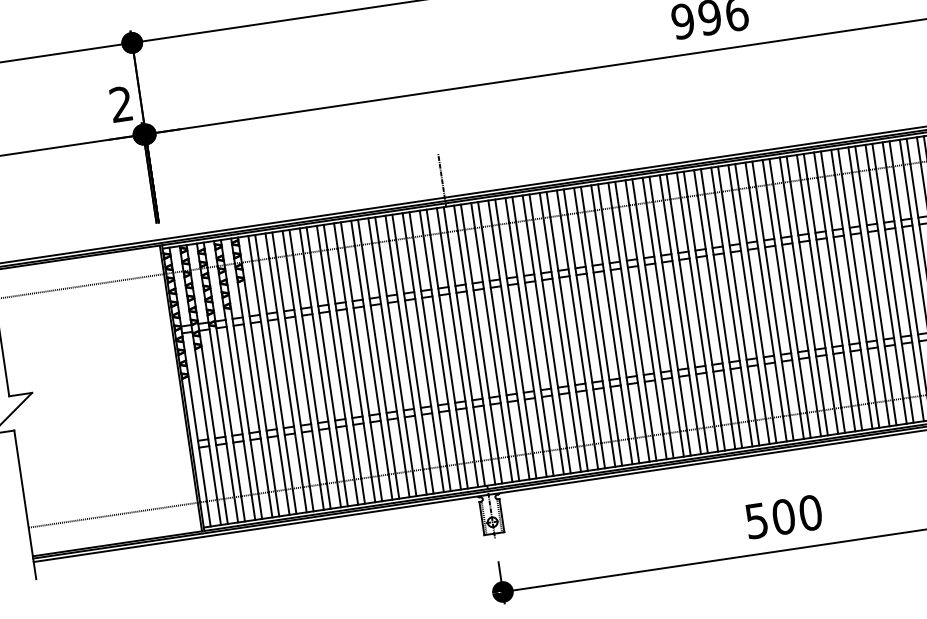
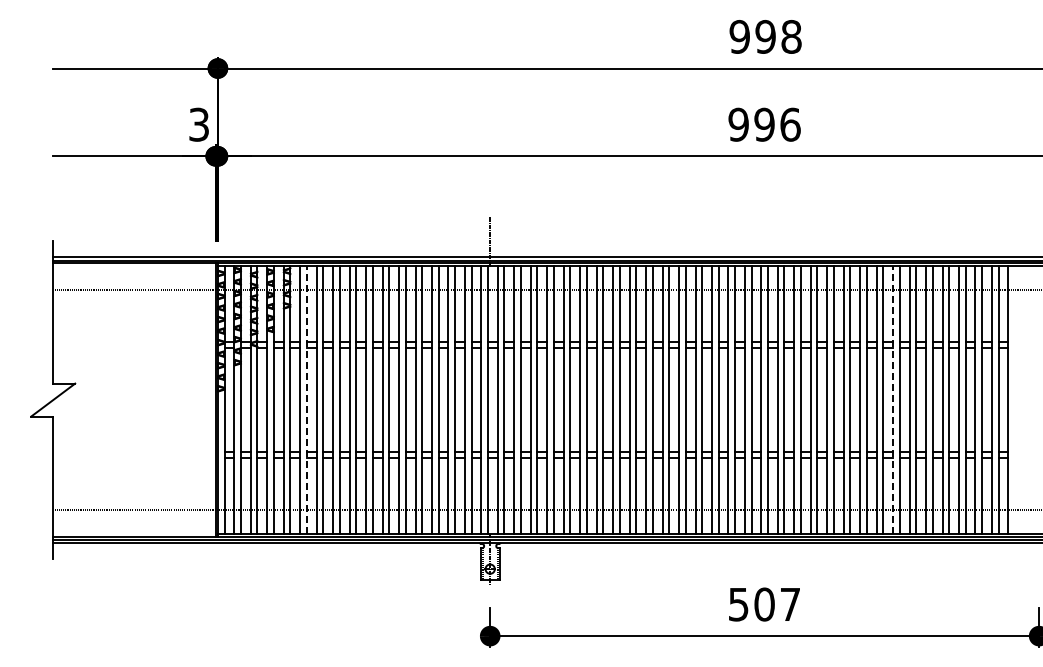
text: (120, 104) -> (198, 124), 2 -> 3
line: (886, 284) -> (893, 400), solid -> dashed
line: (275, 374) -> (306, 400), solid -> dashed
text: (810, 512) -> (790, 604), 500 -> 507

